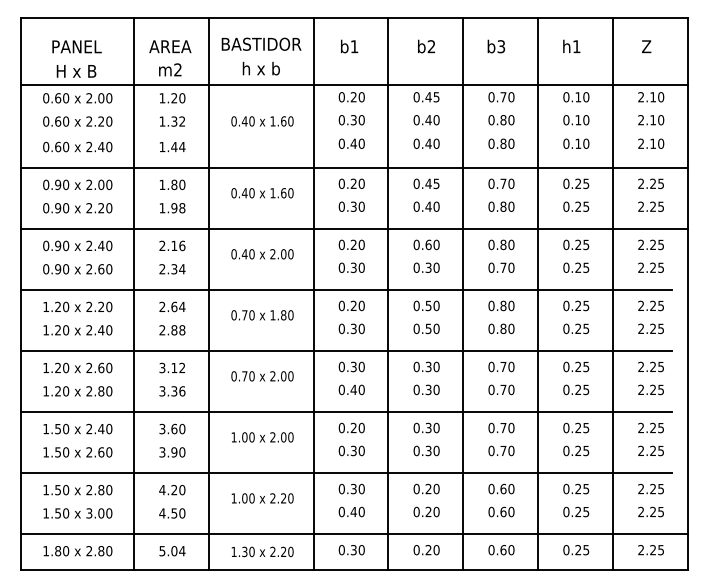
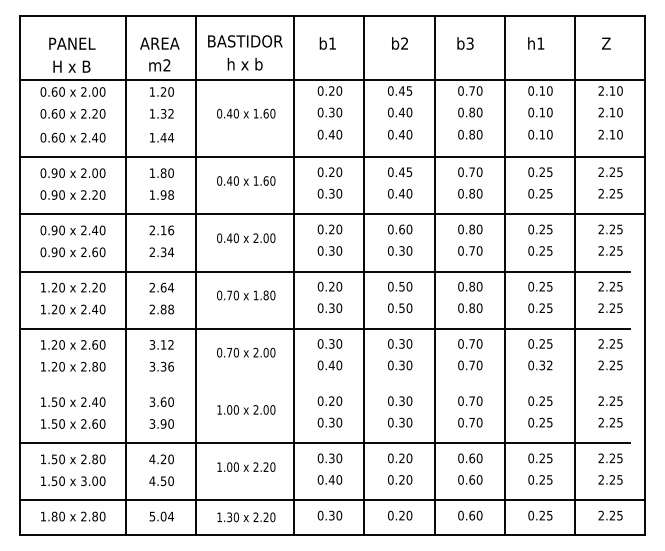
text: (581, 389) -> (545, 365), 0.25 -> 0.32
line: (345, 411) -> (324, 385), removed

